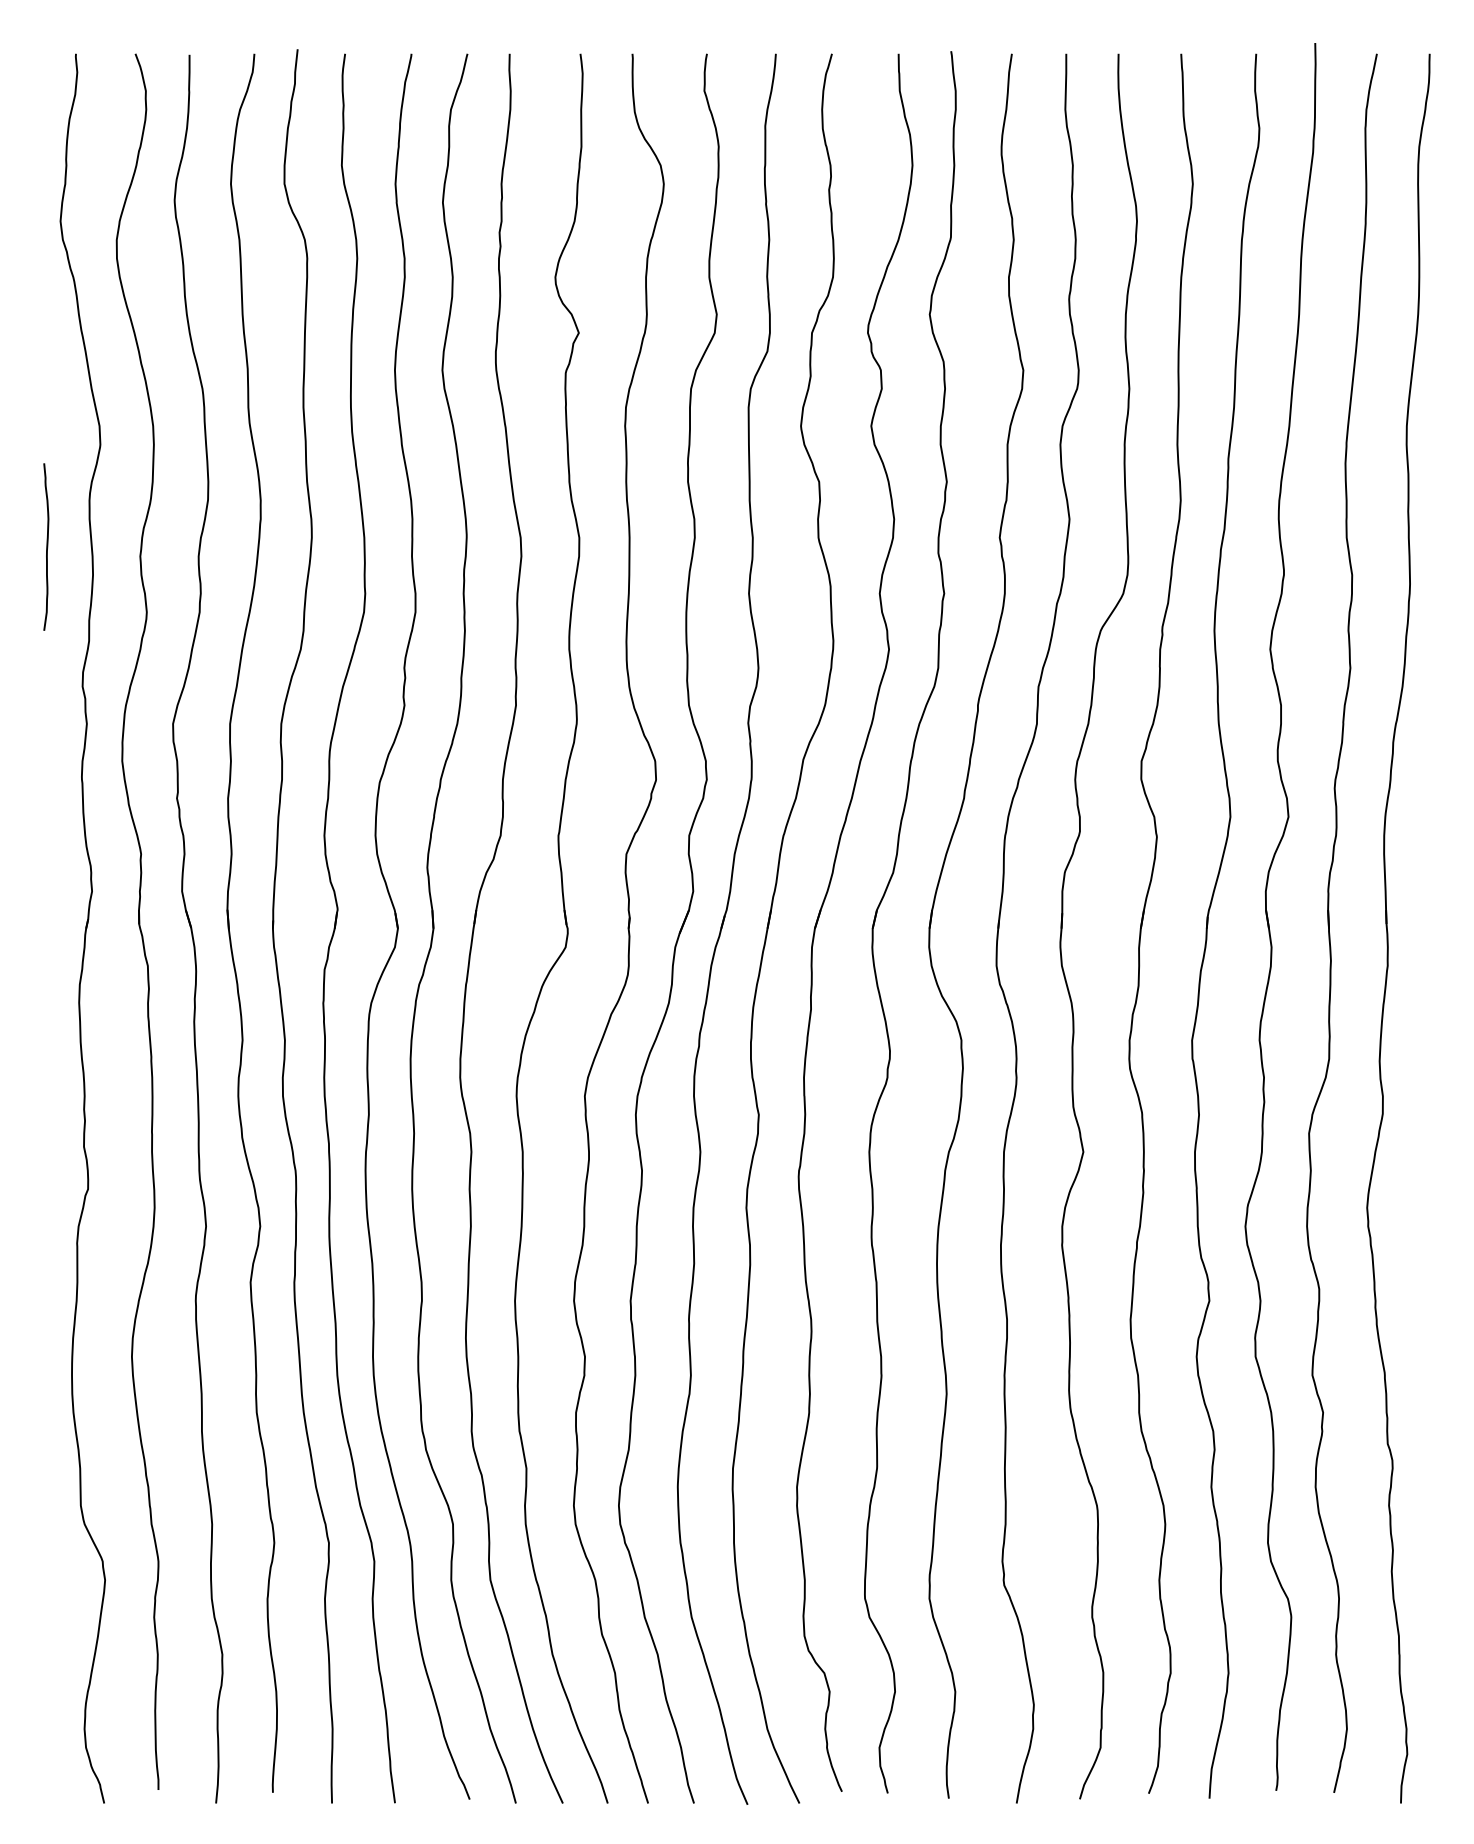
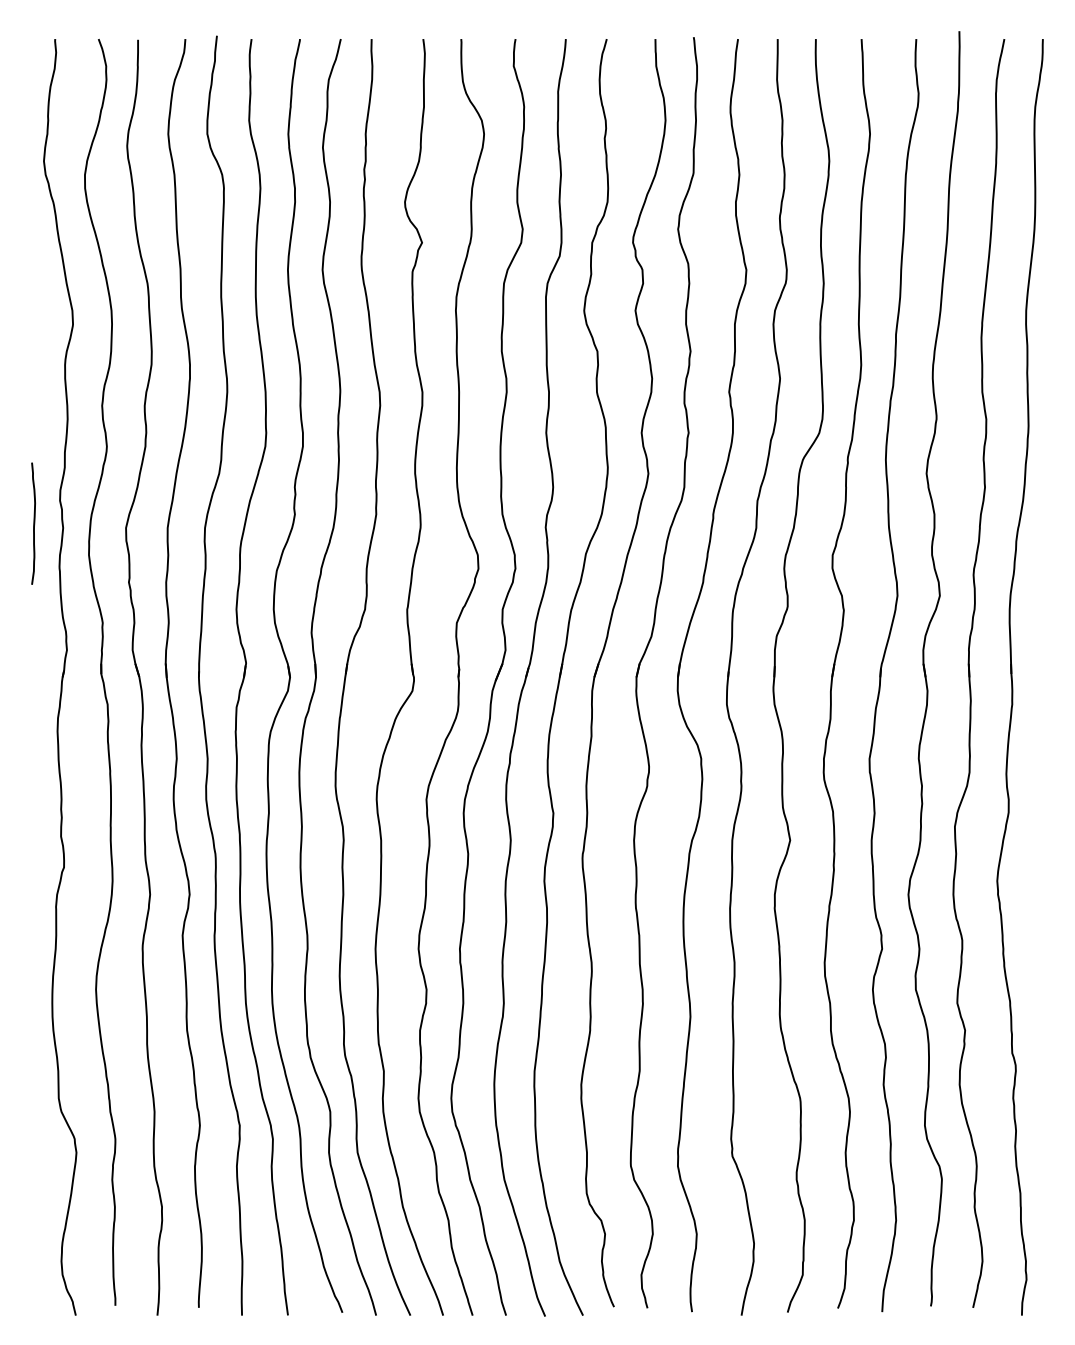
curve: (46, 546) -> (33, 523), moved

